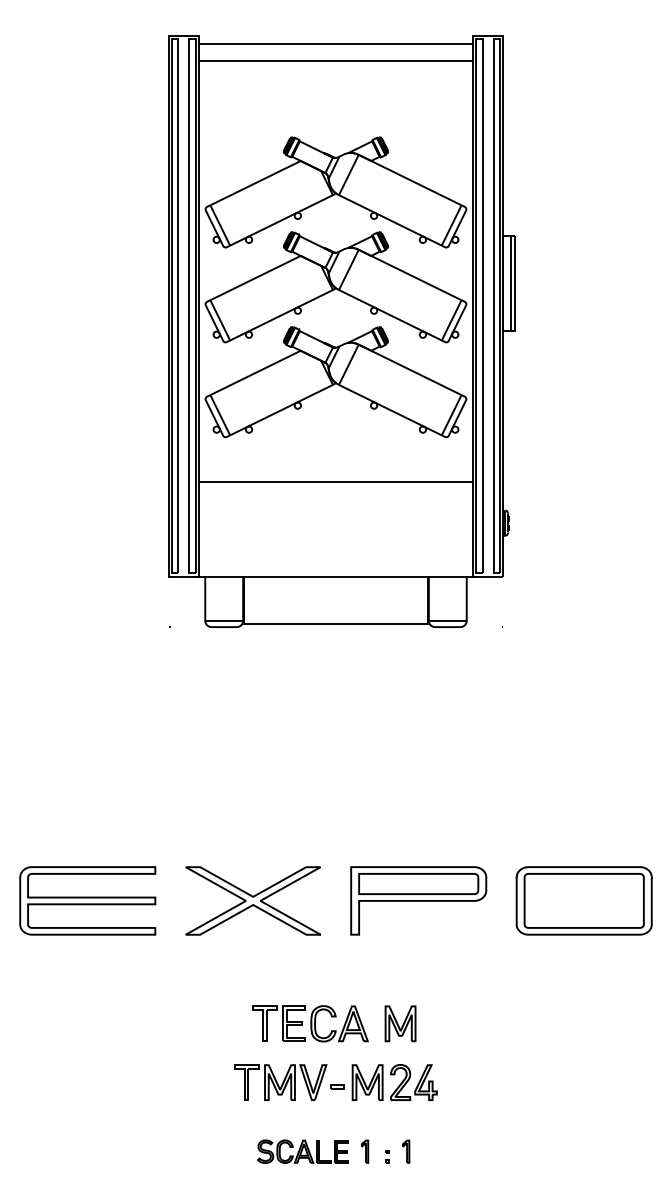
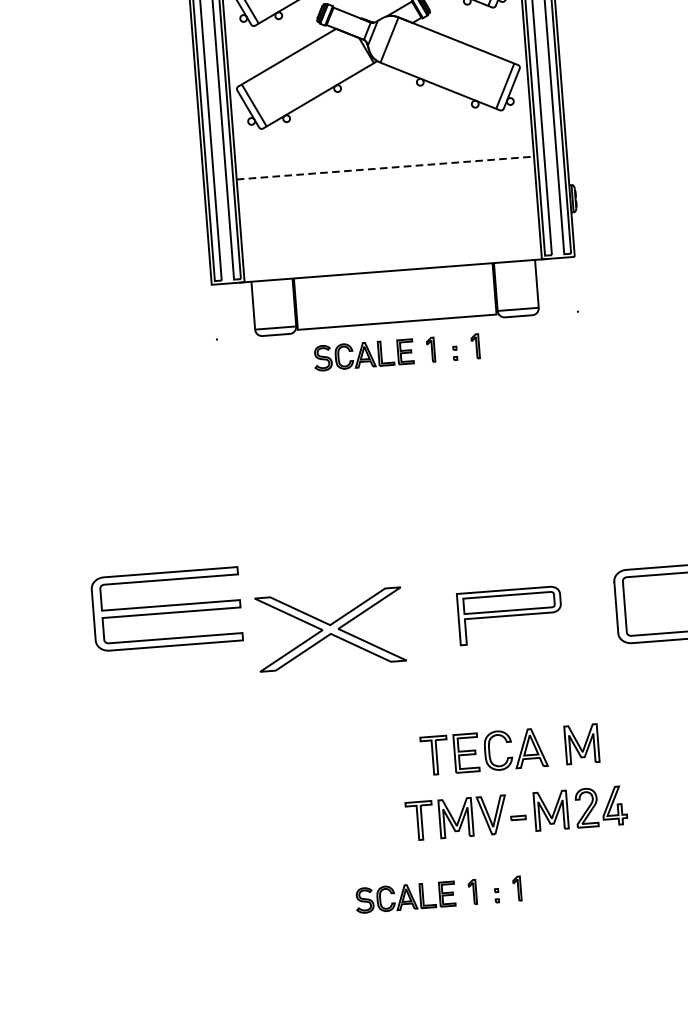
line: (336, 481) -> (385, 167), solid -> dashed
part: (333, 651) -> (396, 352), added
part: (87, 900) -> (166, 608), moved
part: (418, 900) -> (509, 615), size x0.7
part: (338, 1042) -> (516, 769), moved

